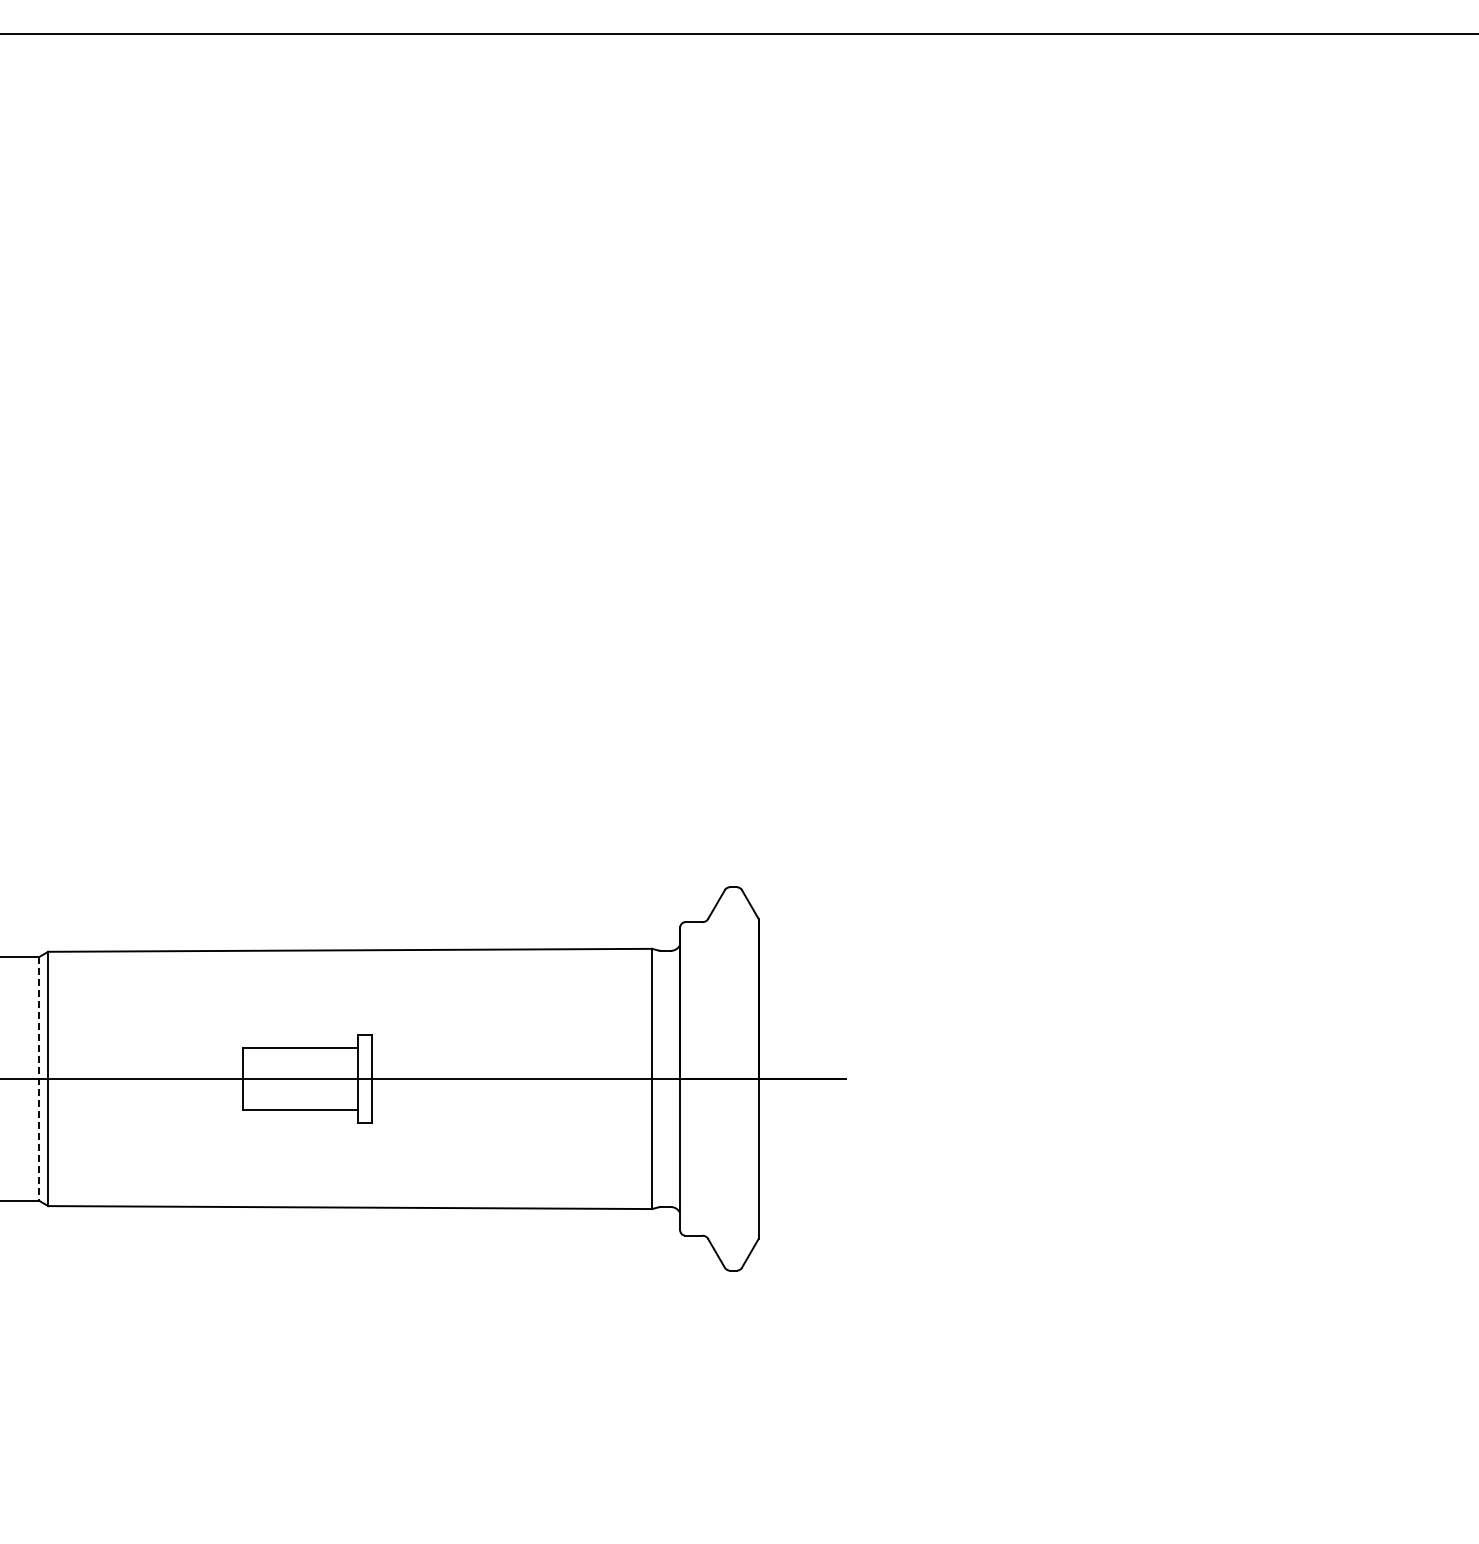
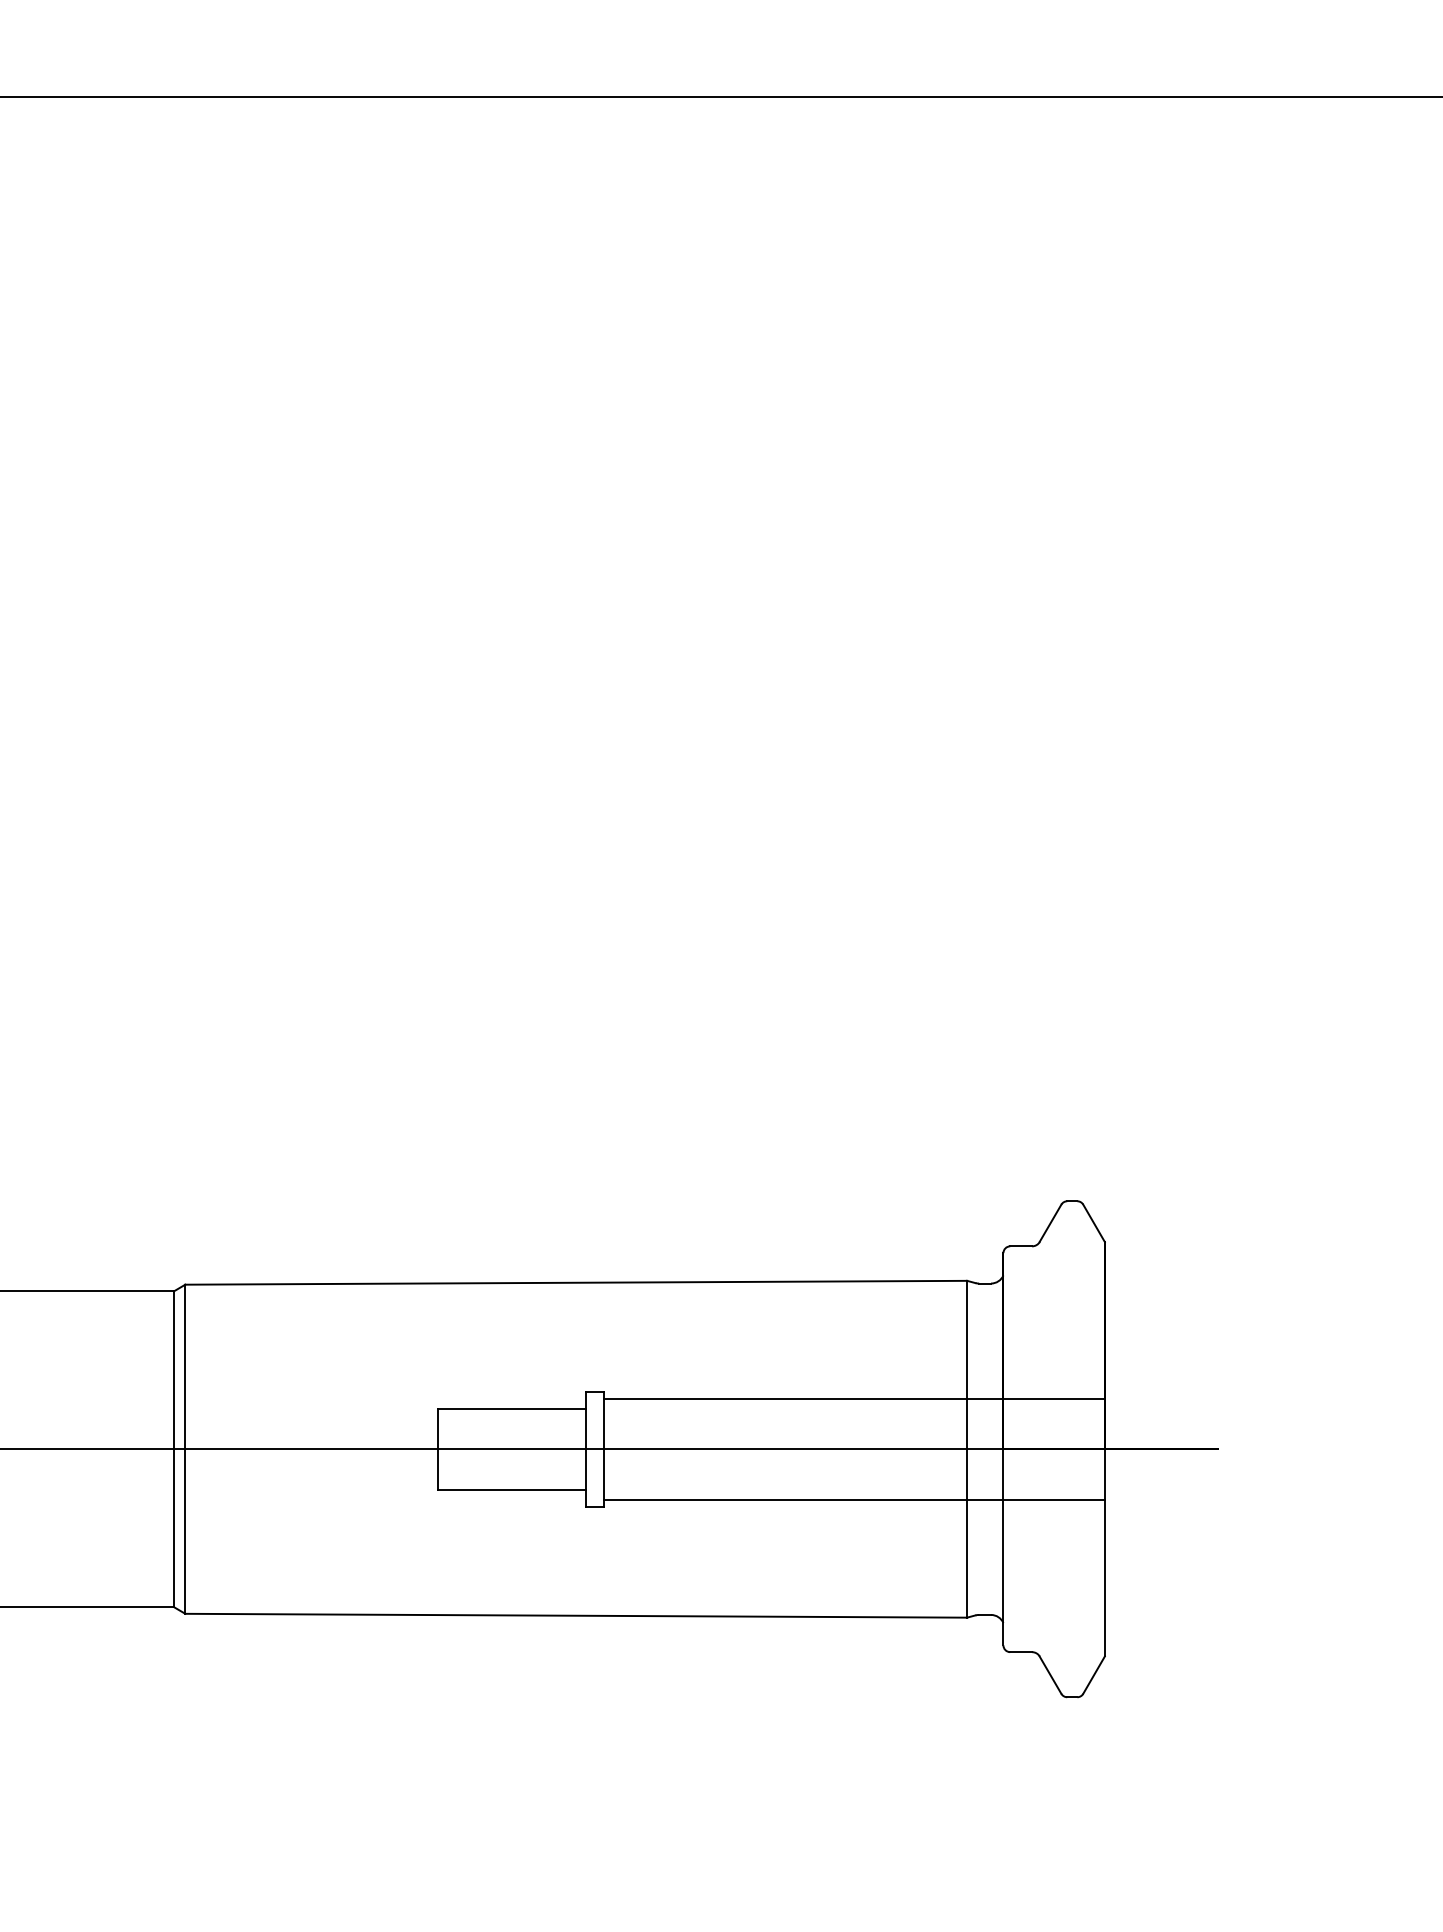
line: (564, 1039) -> (853, 1398), added
line: (39, 1078) -> (174, 1448), dashed -> solid
line: (564, 1118) -> (853, 1500), added

